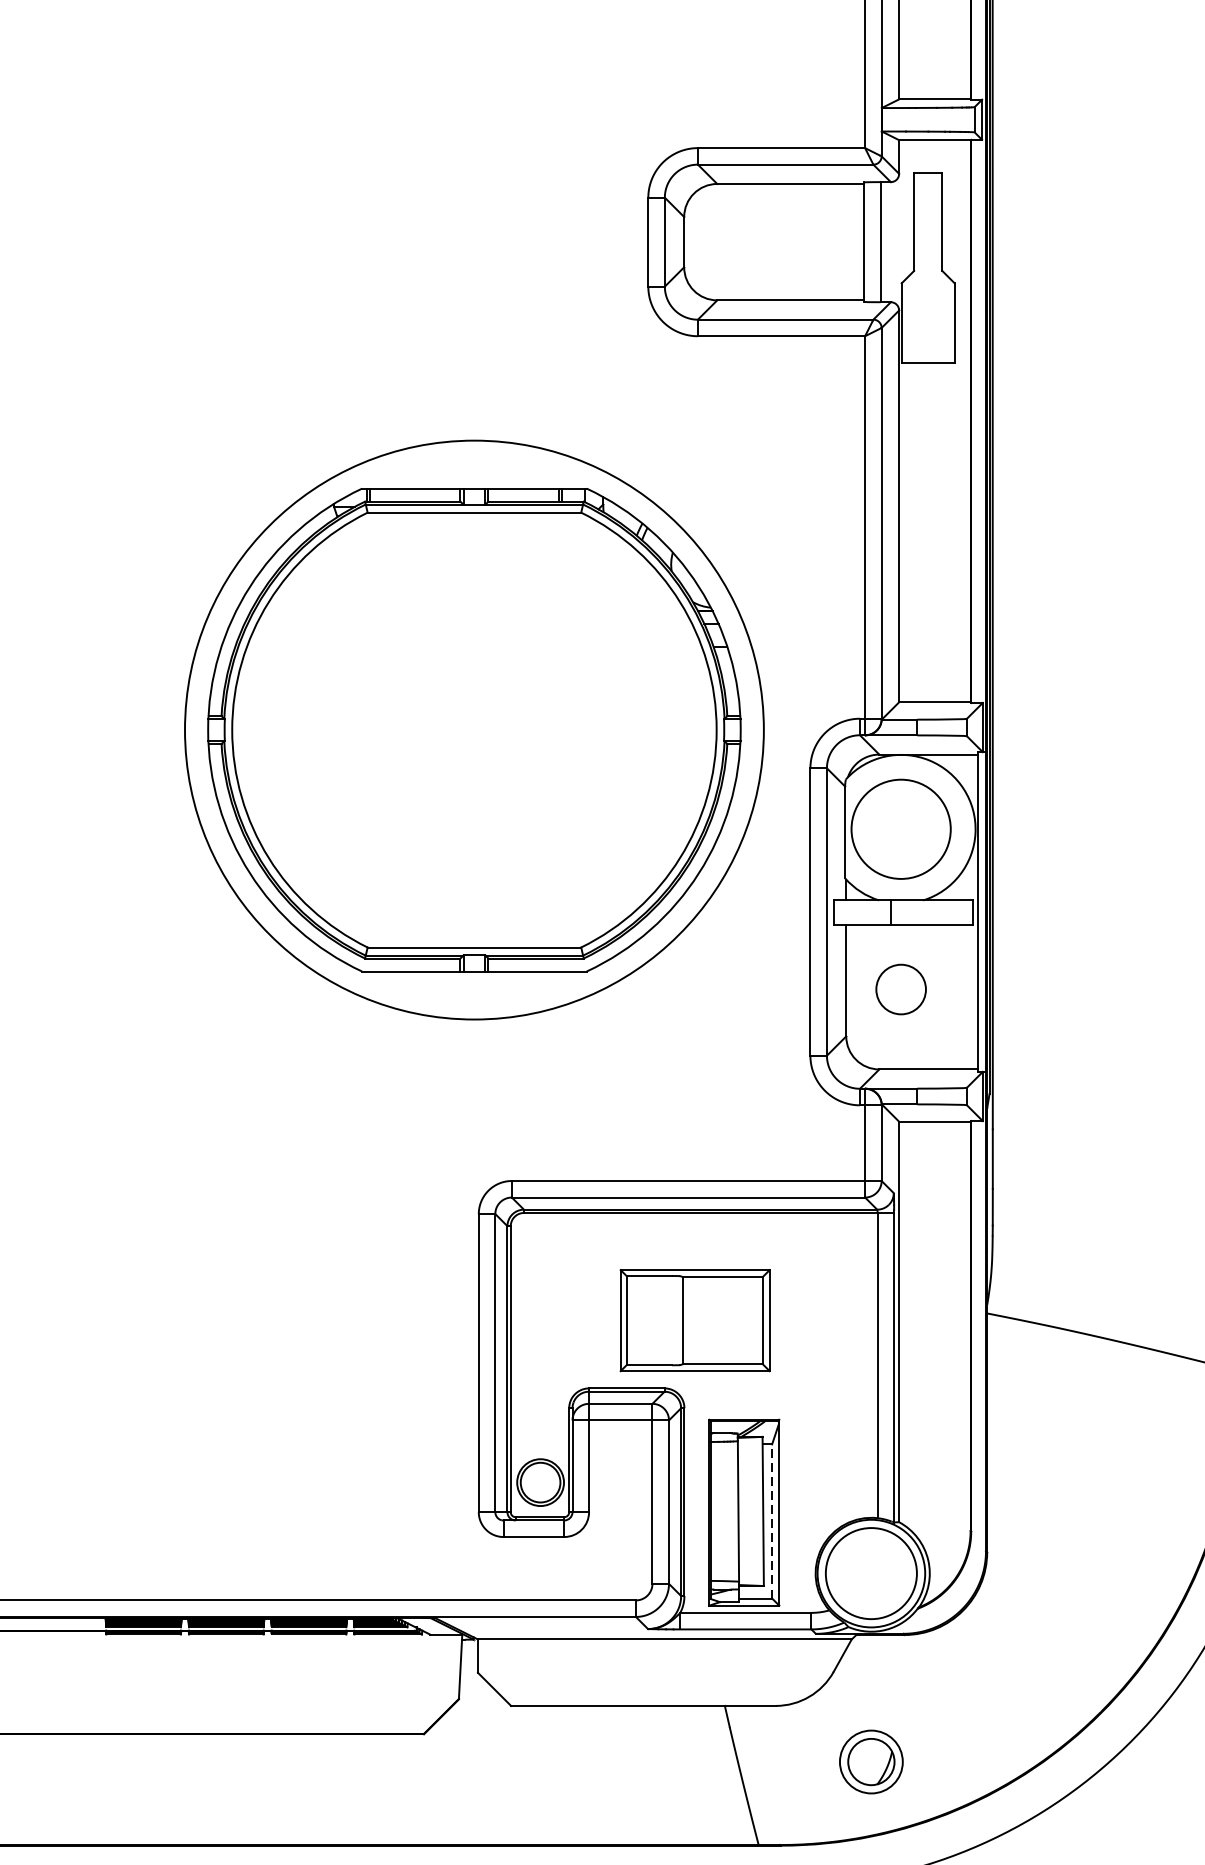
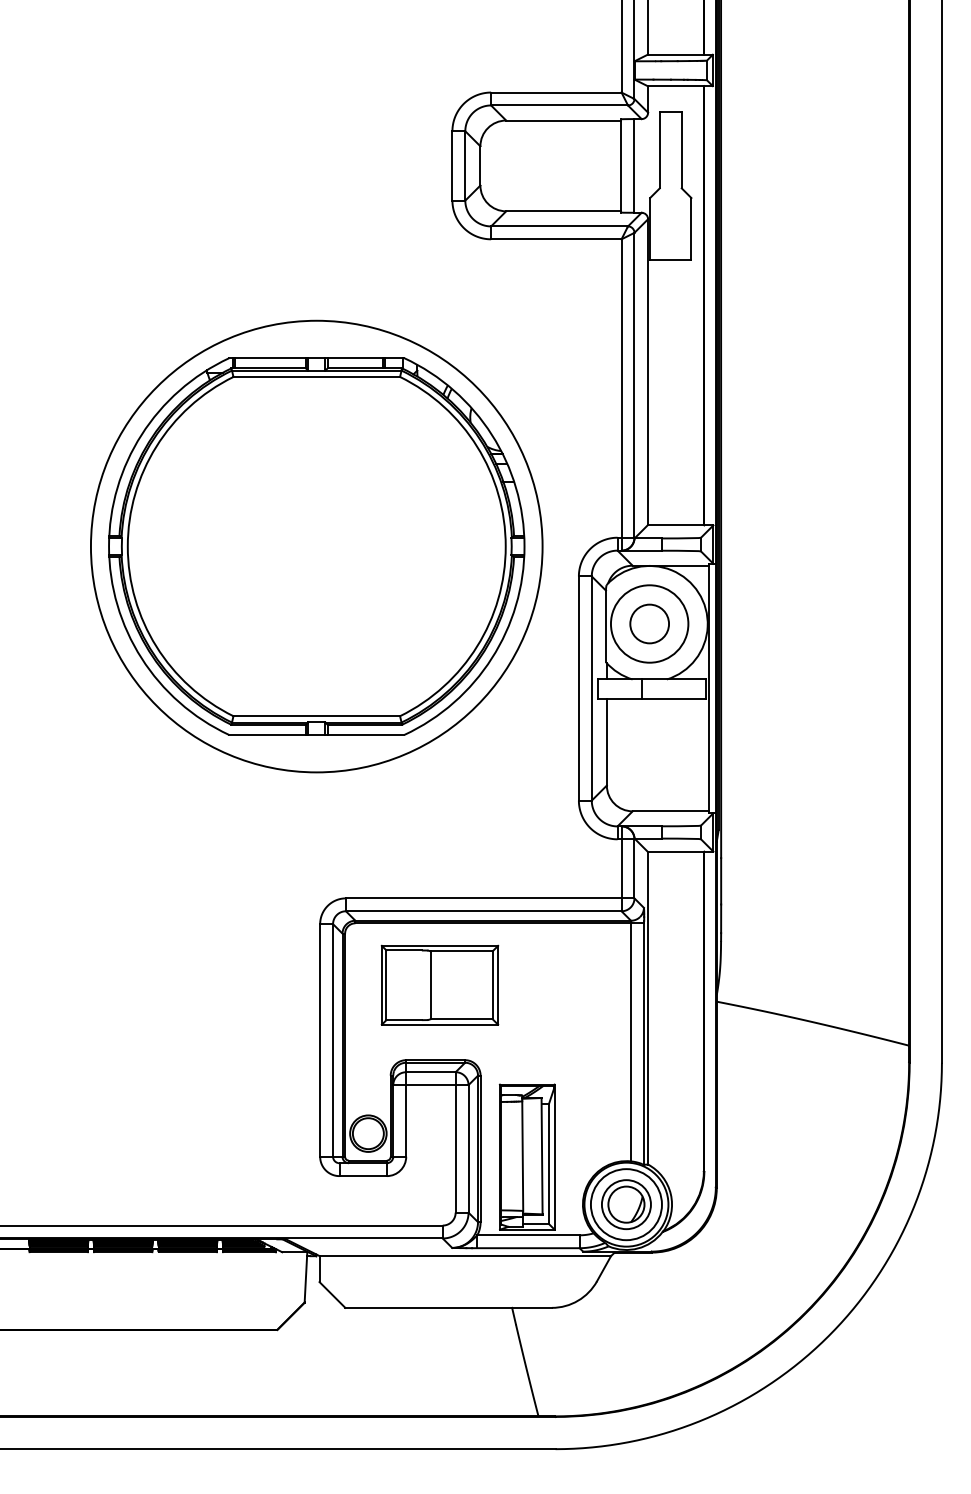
circle: (900, 988) -> (649, 623), moved
part: (694, 1319) -> (439, 984), moved
line: (772, 1520) -> (549, 1163), dashed -> solid
part: (871, 1761) -> (626, 1204), moved

